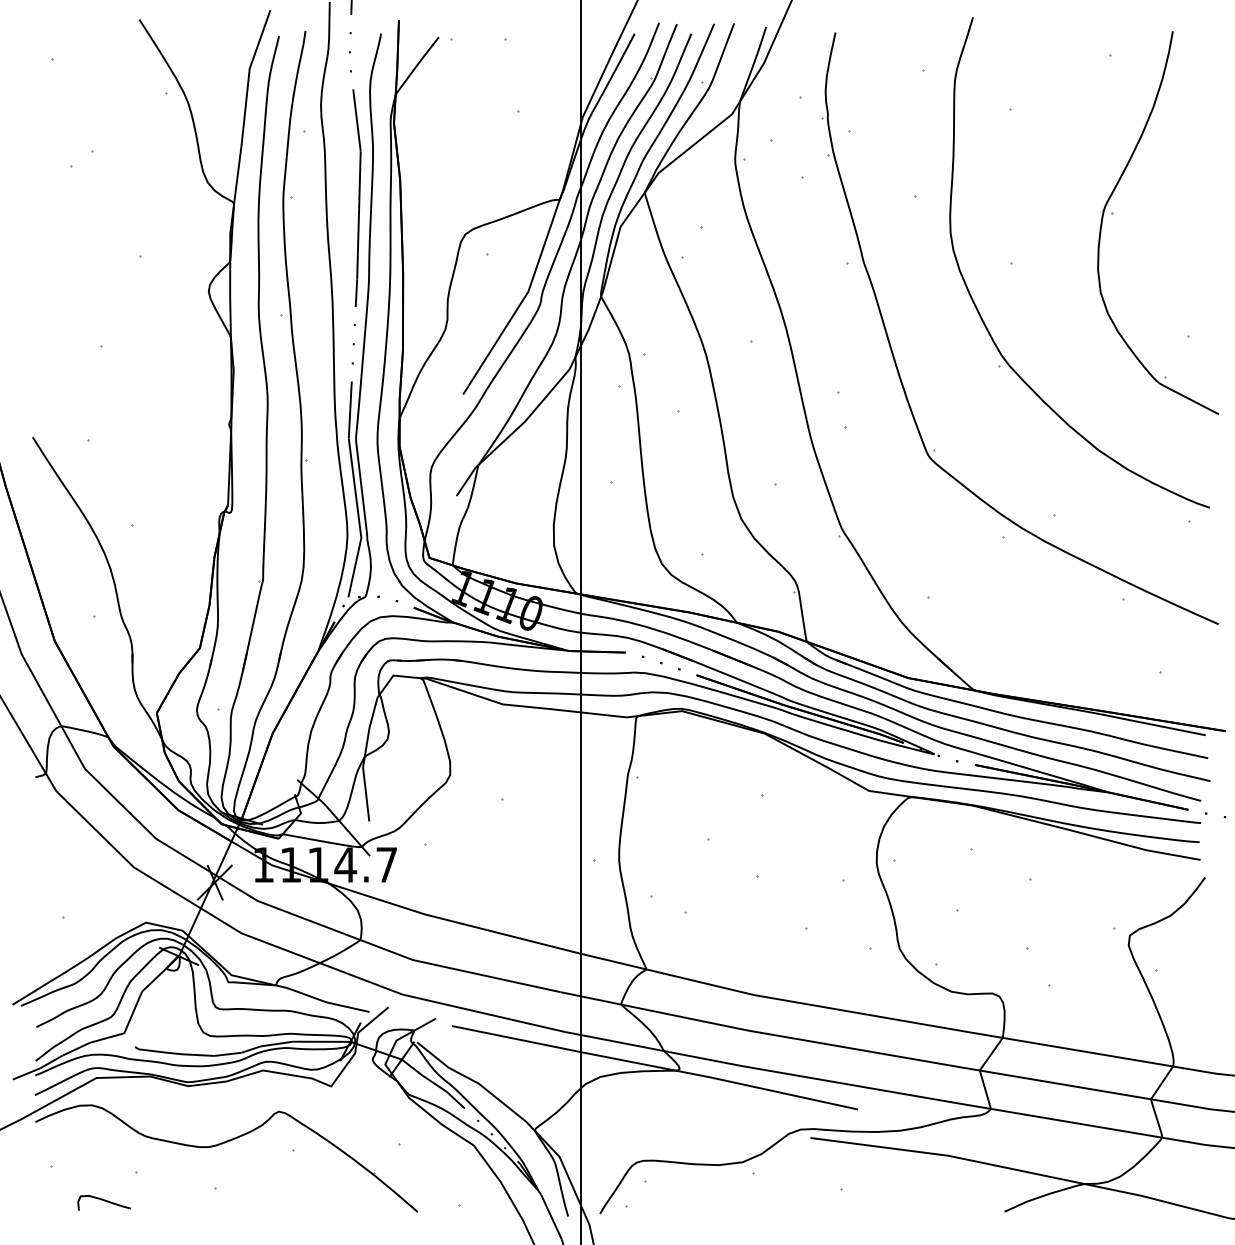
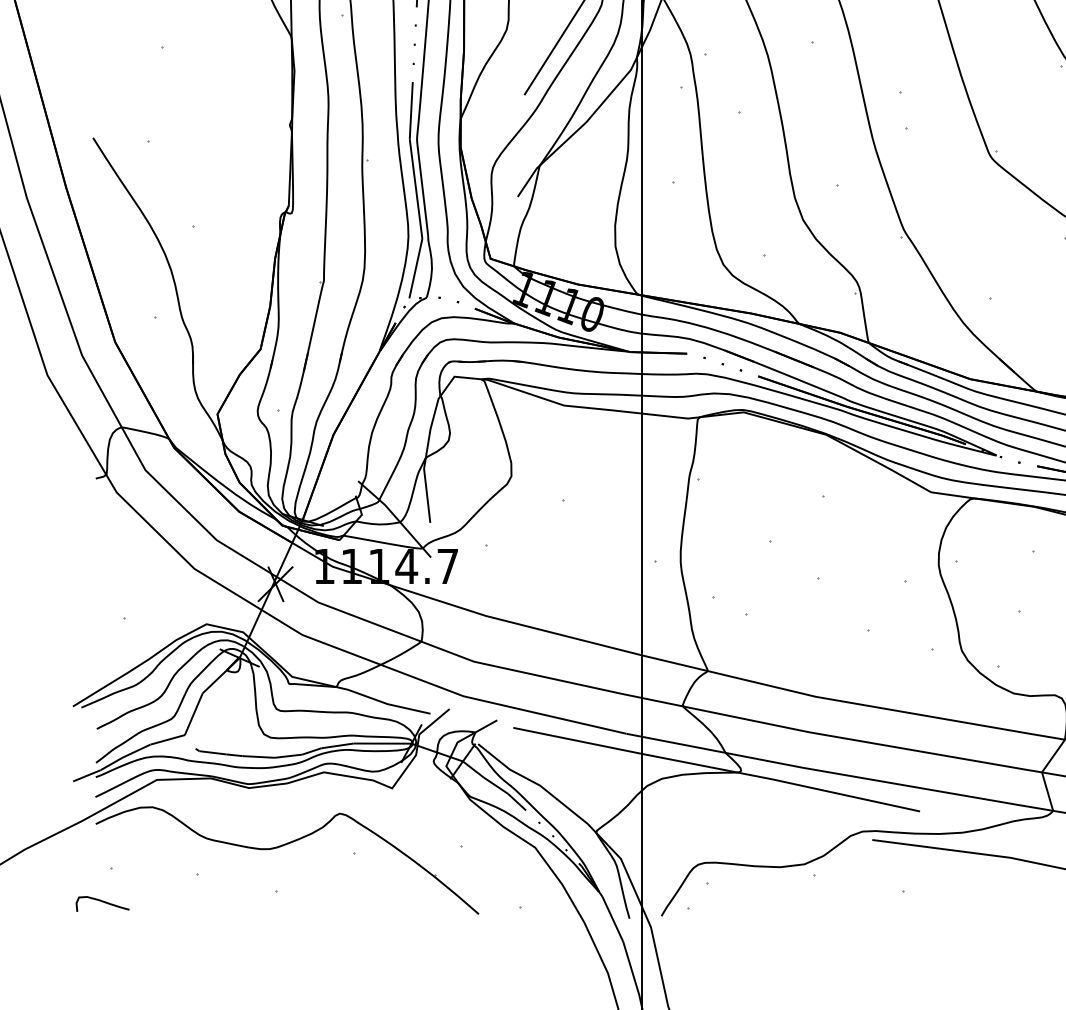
curve: (104, 1201) -> (102, 902), moved

